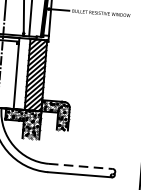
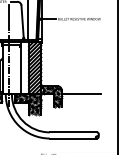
line: (96, 115) -> (81, 94), added
line: (80, 166) -> (73, 132), dashed -> solid

